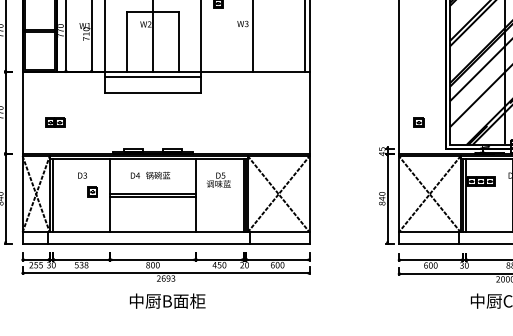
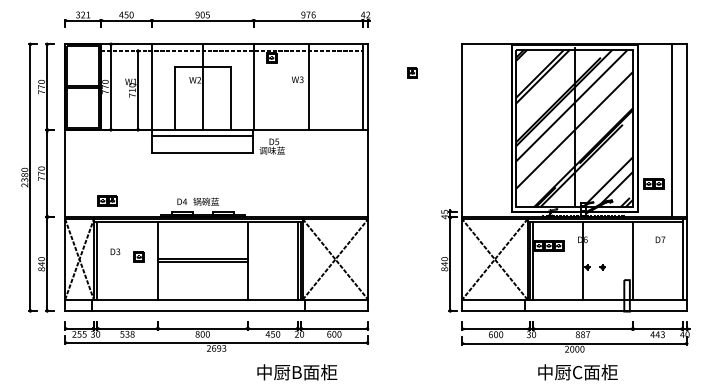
part: (55, 122) -> (107, 200), moved
part: (418, 122) -> (412, 72), moved
text: (82, 175) -> (115, 251), moved
text: (149, 175) -> (197, 201), moved
text: (218, 180) -> (271, 146), moved
text: (167, 301) -> (297, 372), moved

